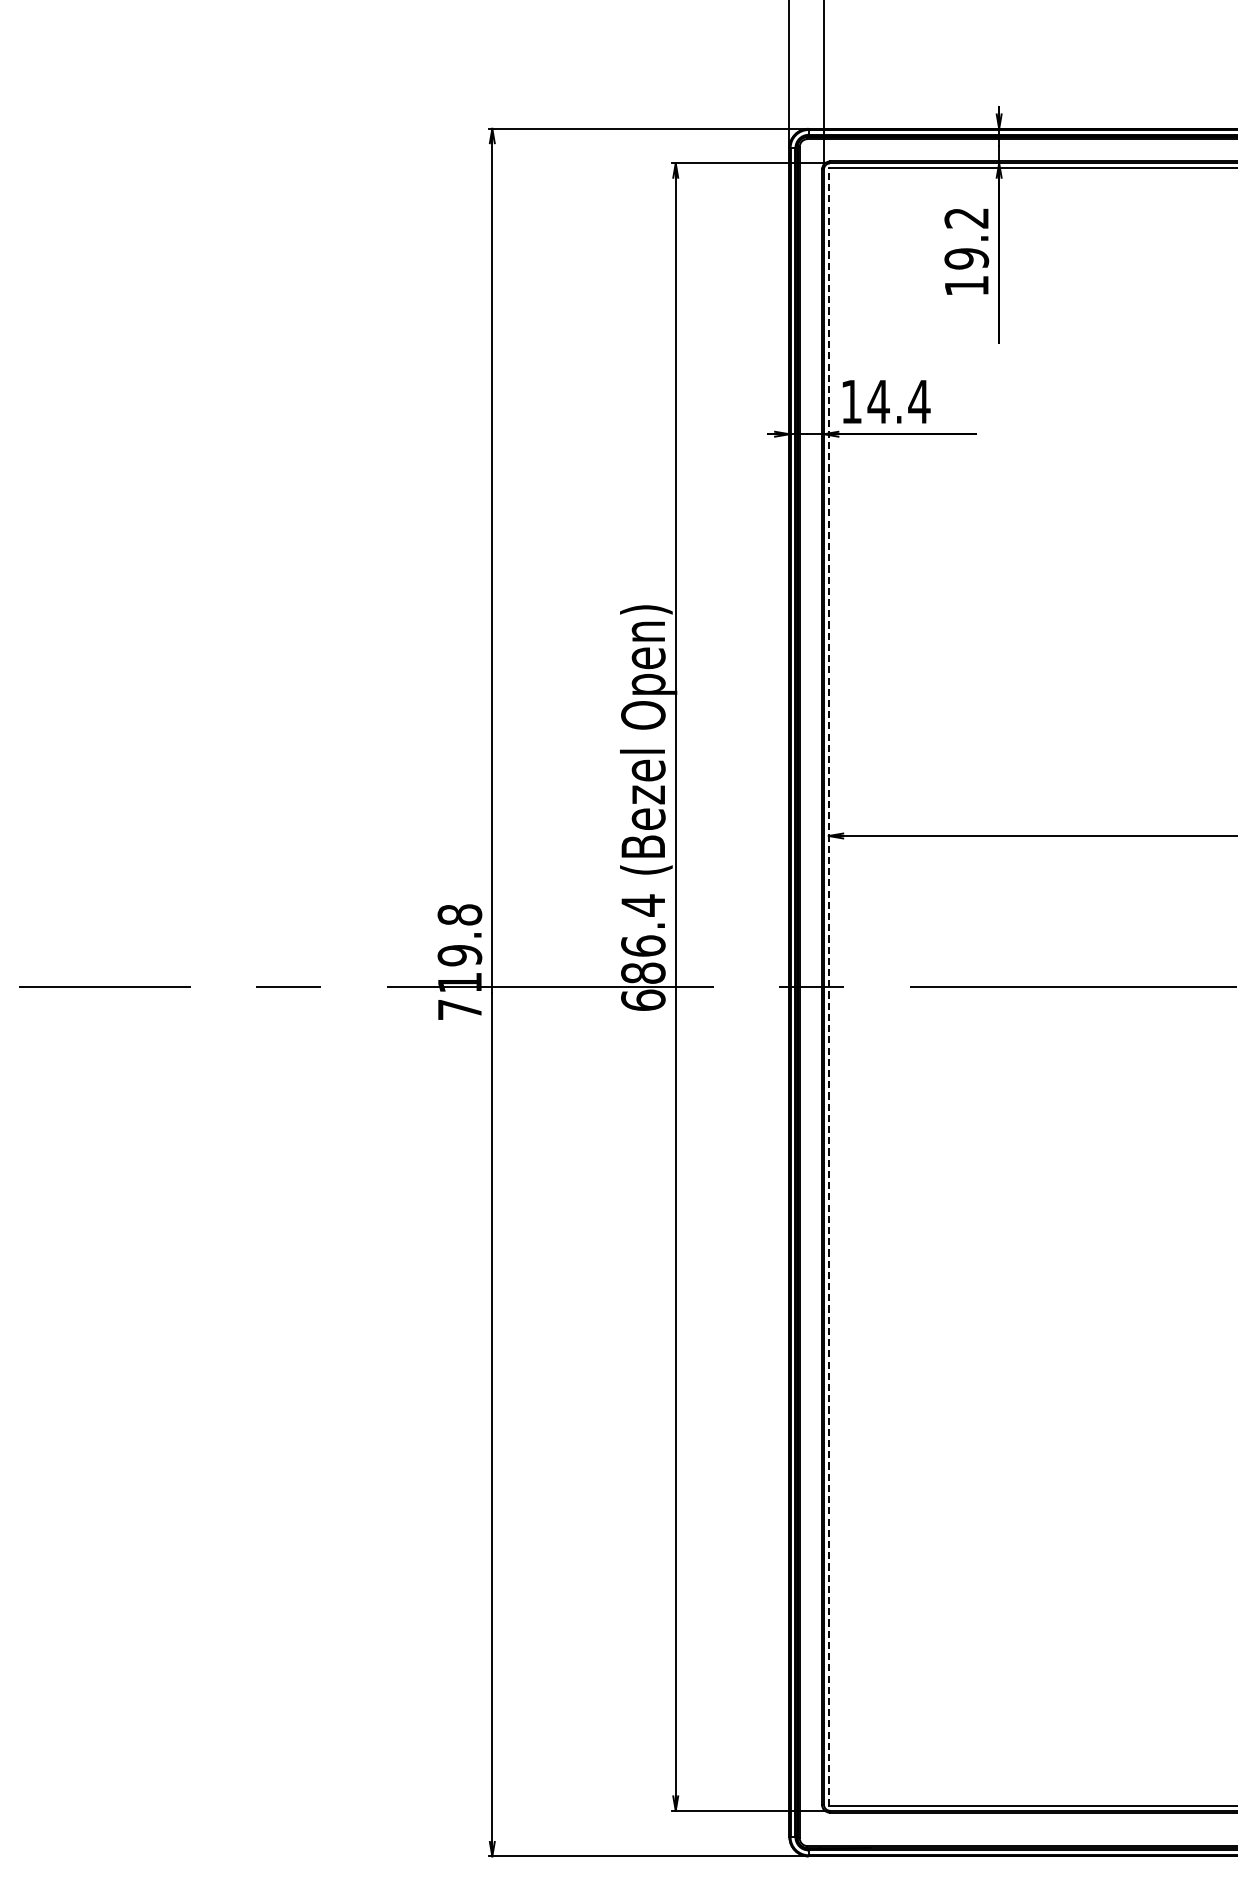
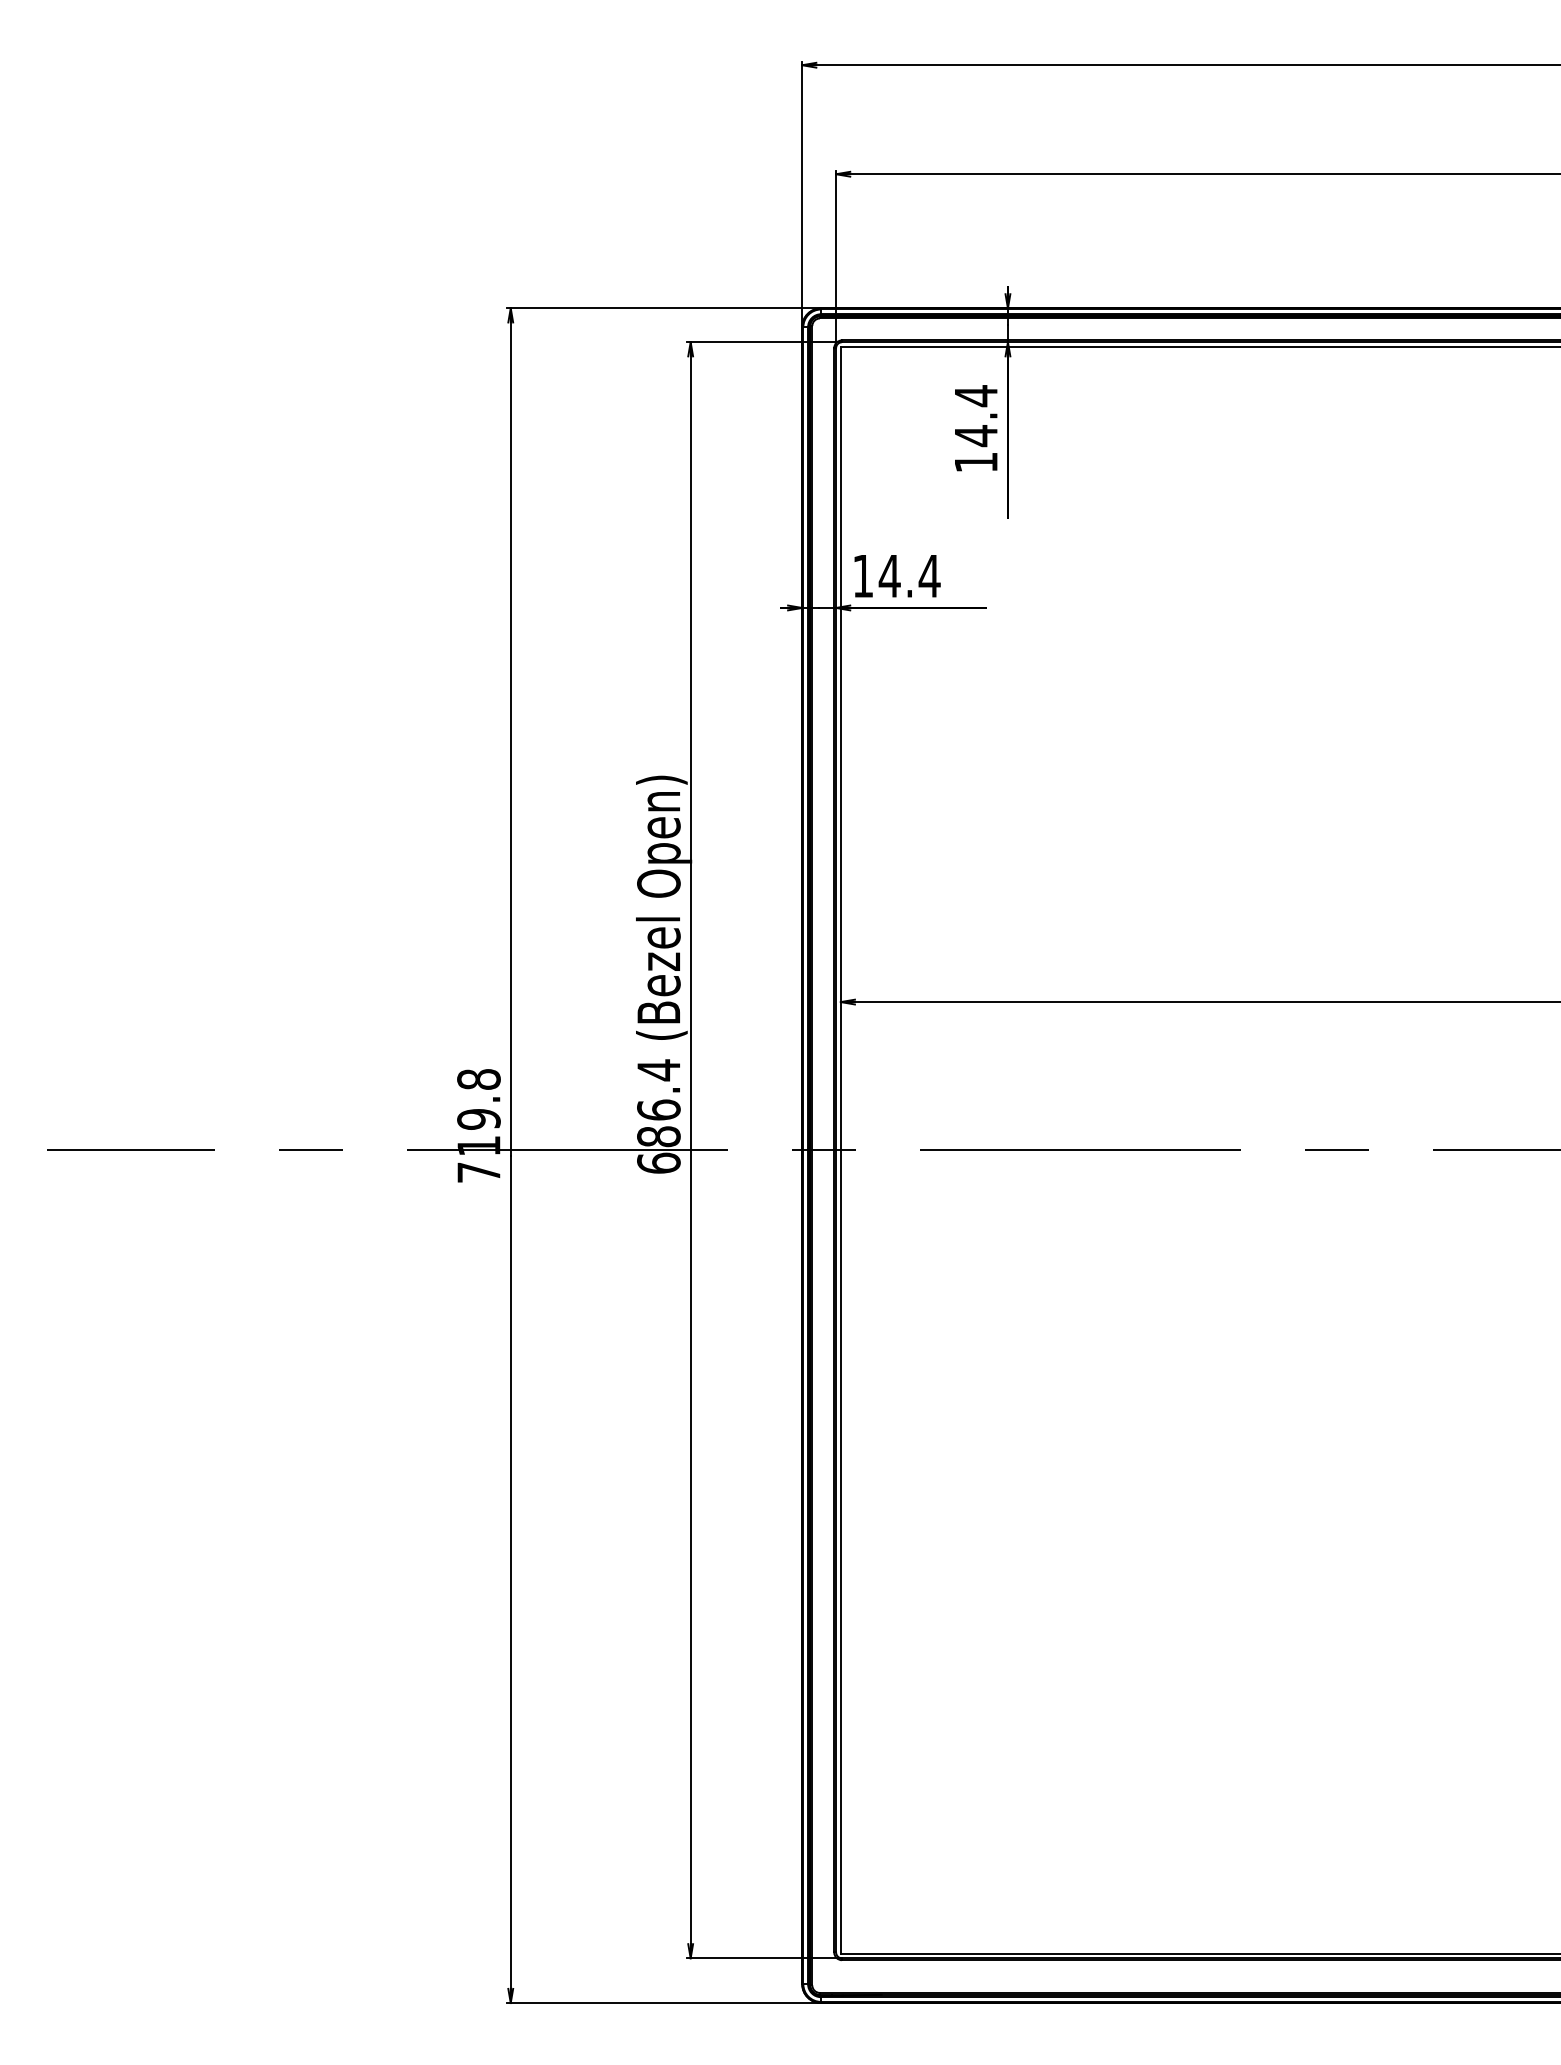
text: (967, 239) -> (976, 416), 19.2 -> 14.4
line: (828, 986) -> (840, 1149), dashed -> solid

